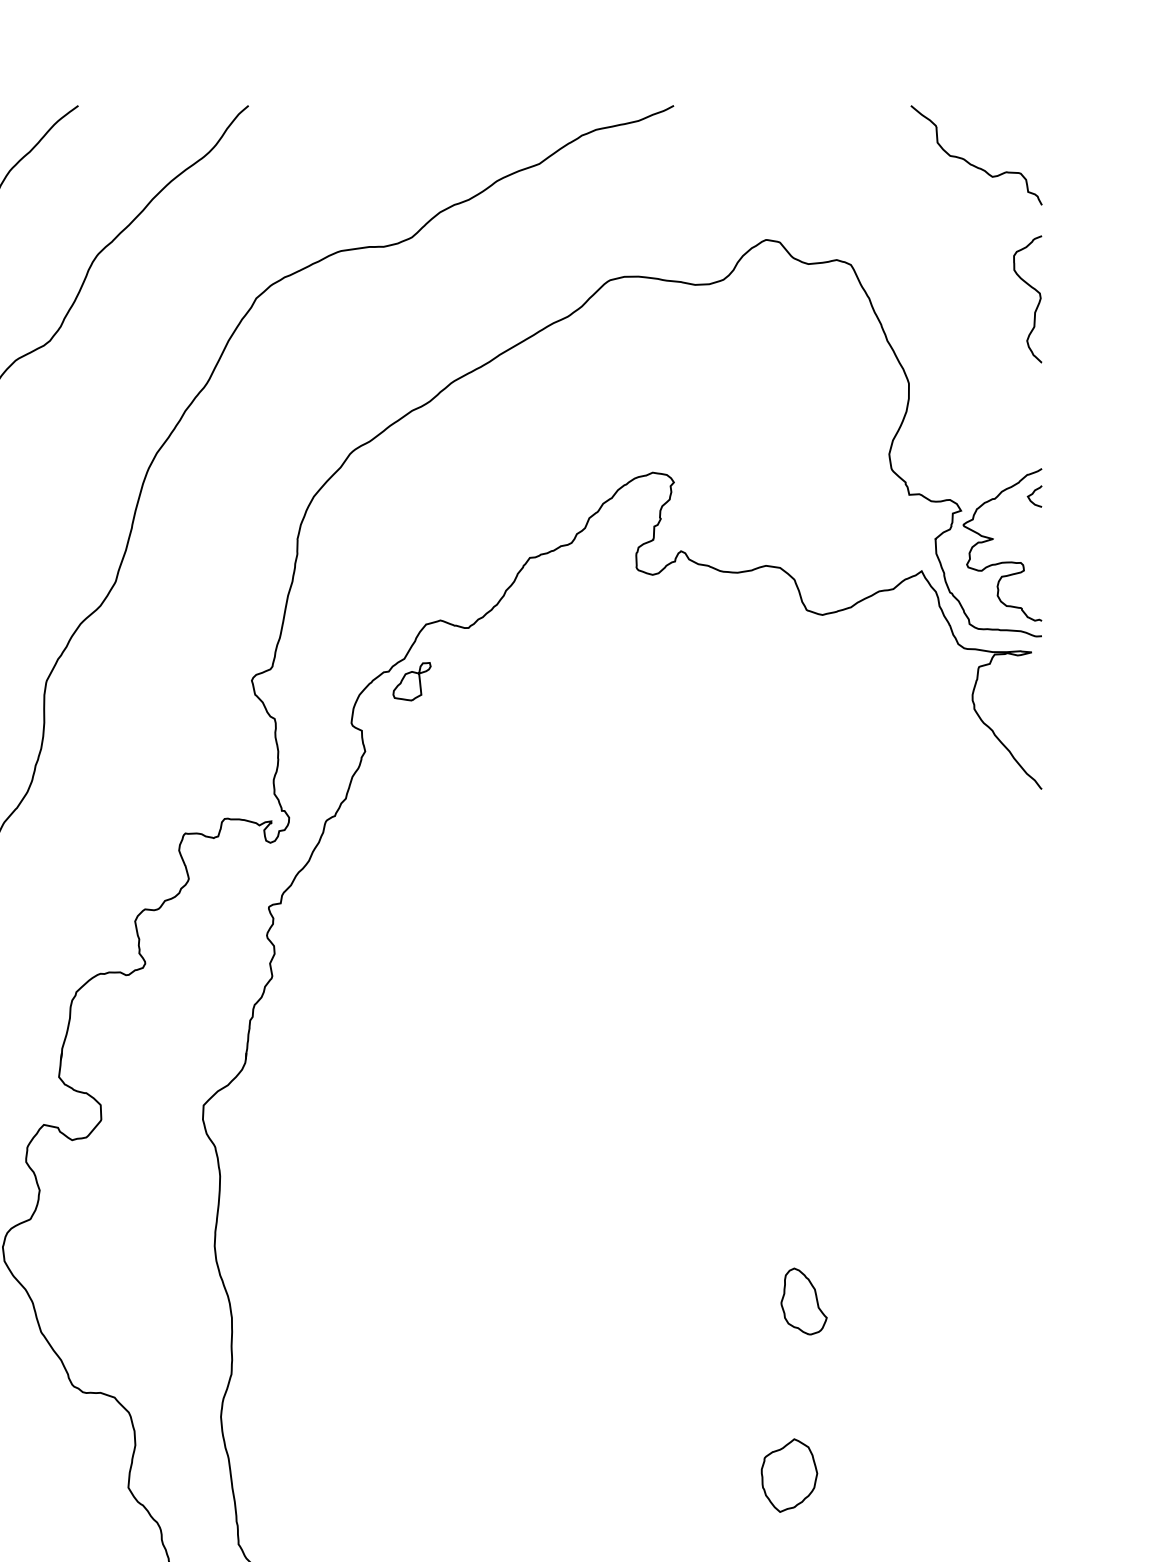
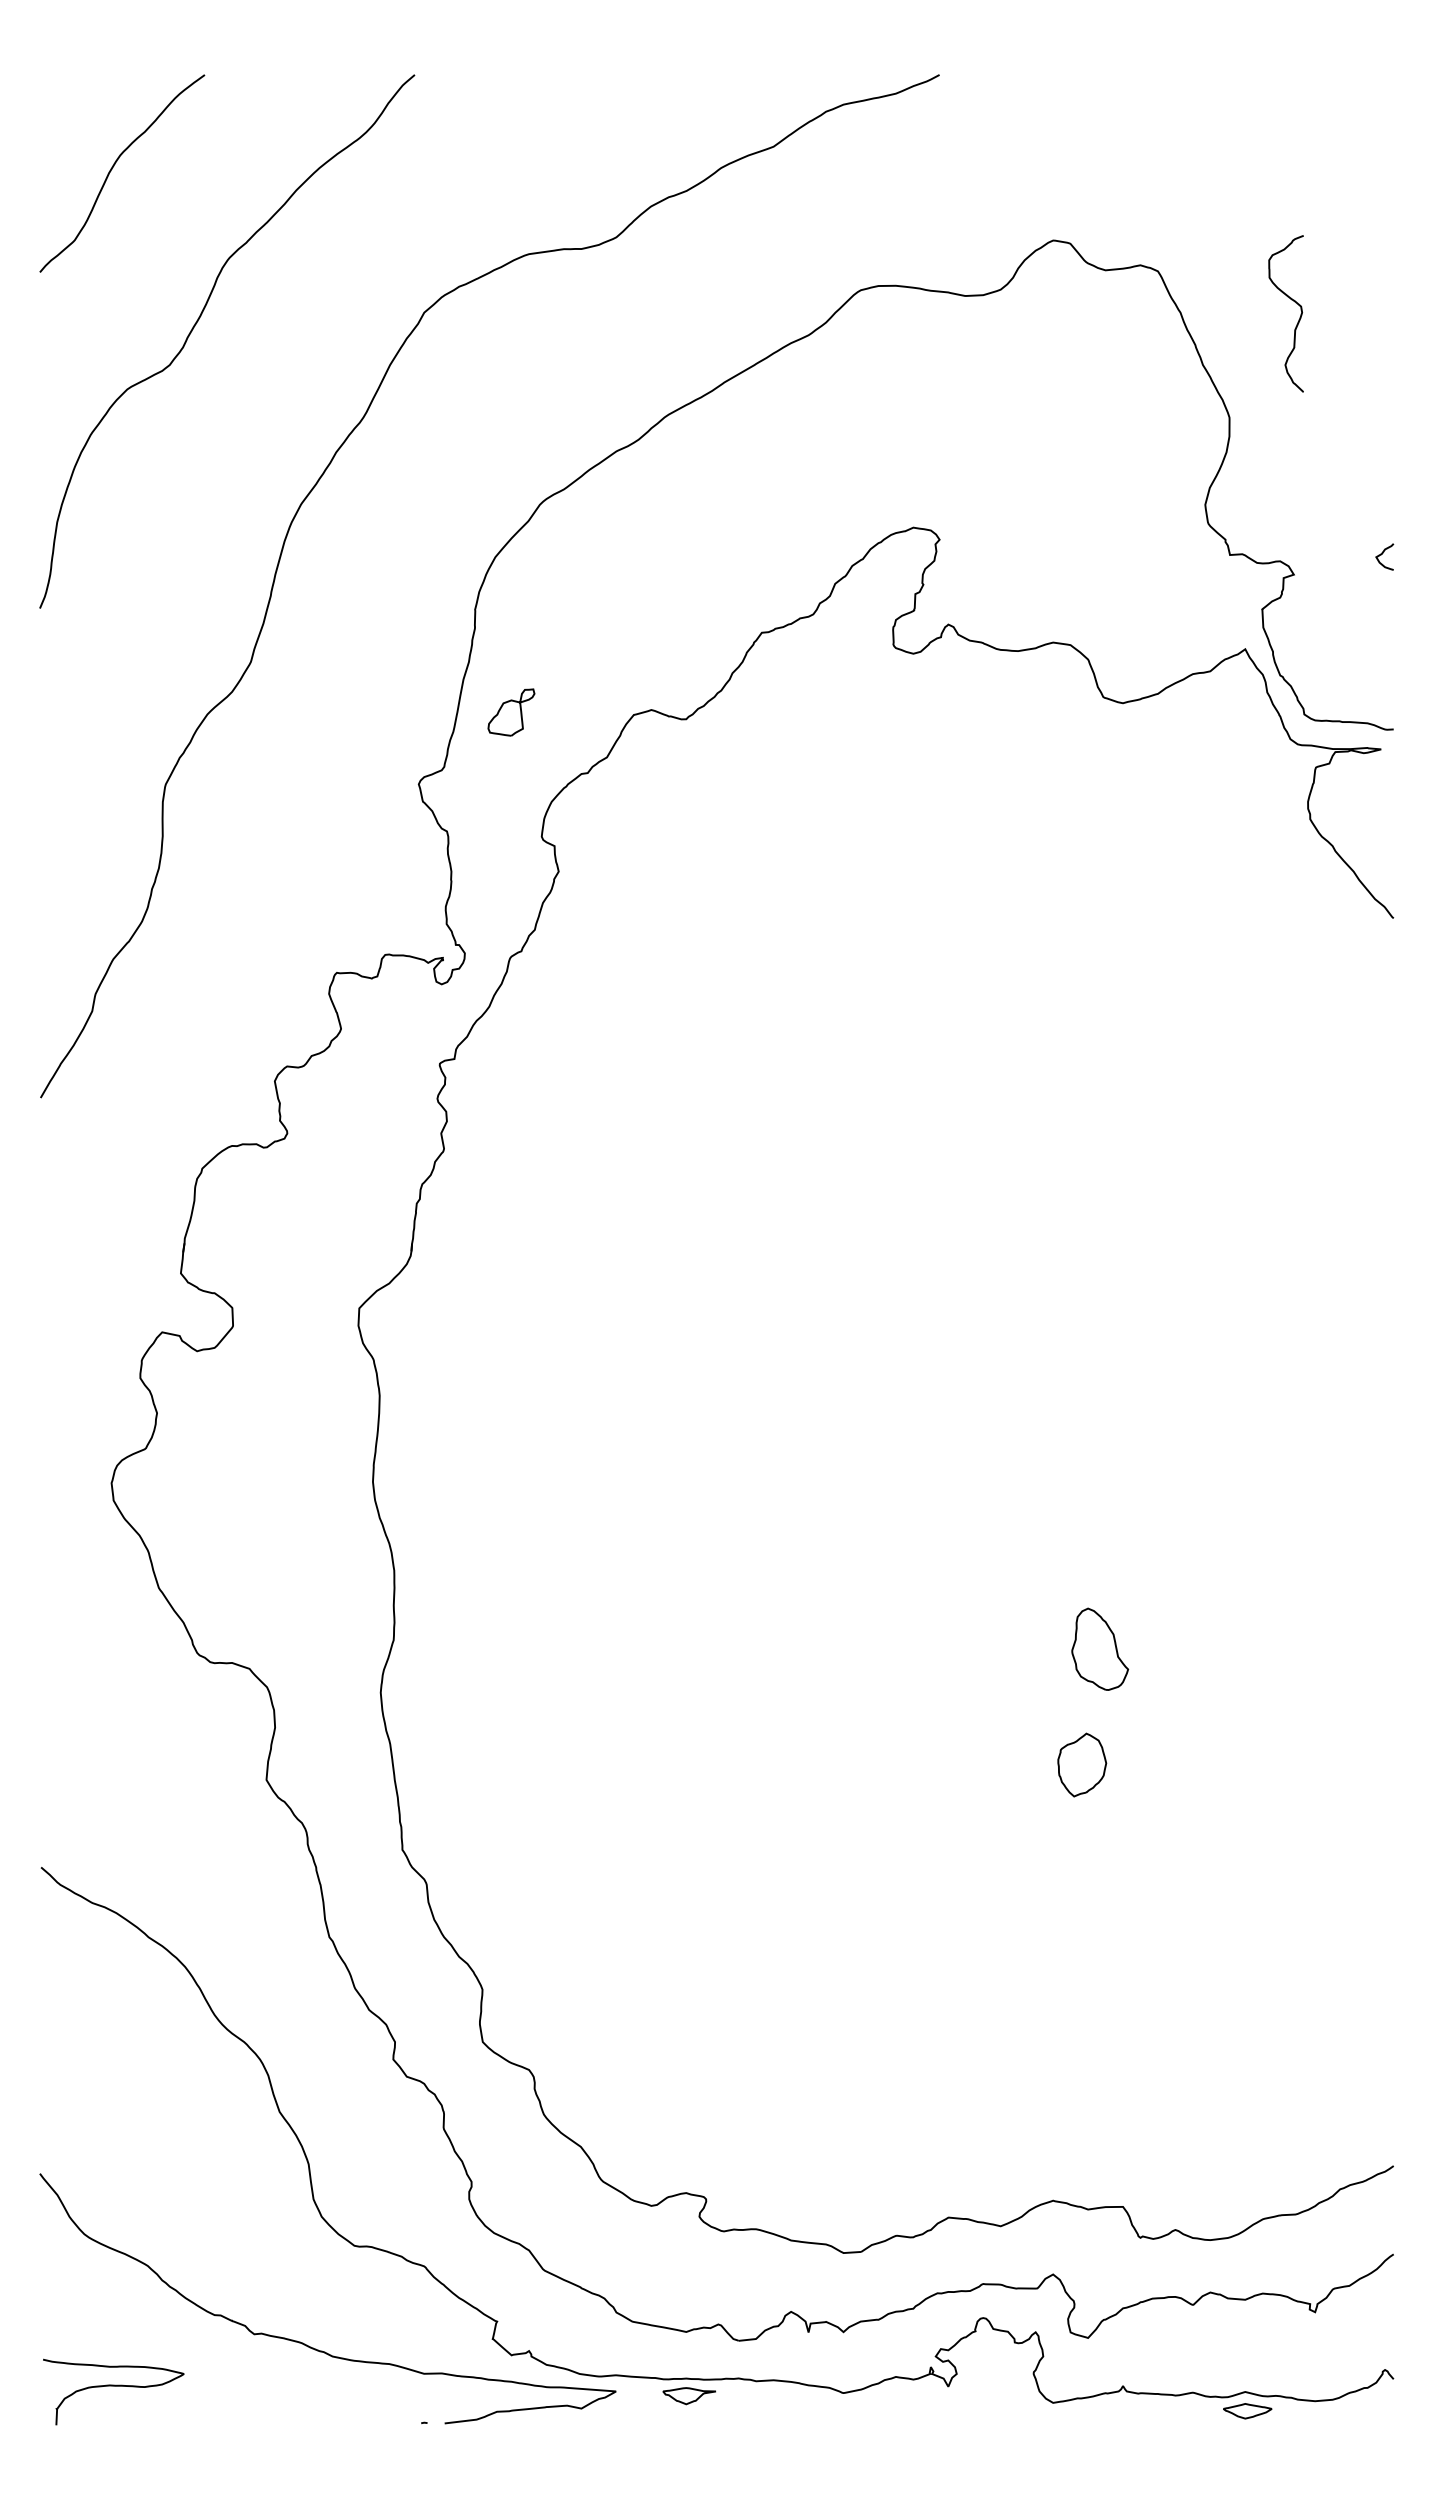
curve: (971, 163) -> (1306, 146), removed
curve: (1034, 290) -> (1294, 302), moved
curve: (994, 539) -> (1334, 609), removed
part: (412, 681) -> (511, 712), moved
part: (804, 1300) -> (1100, 1648), moved
part: (789, 1475) -> (1082, 1764), size x0.7

